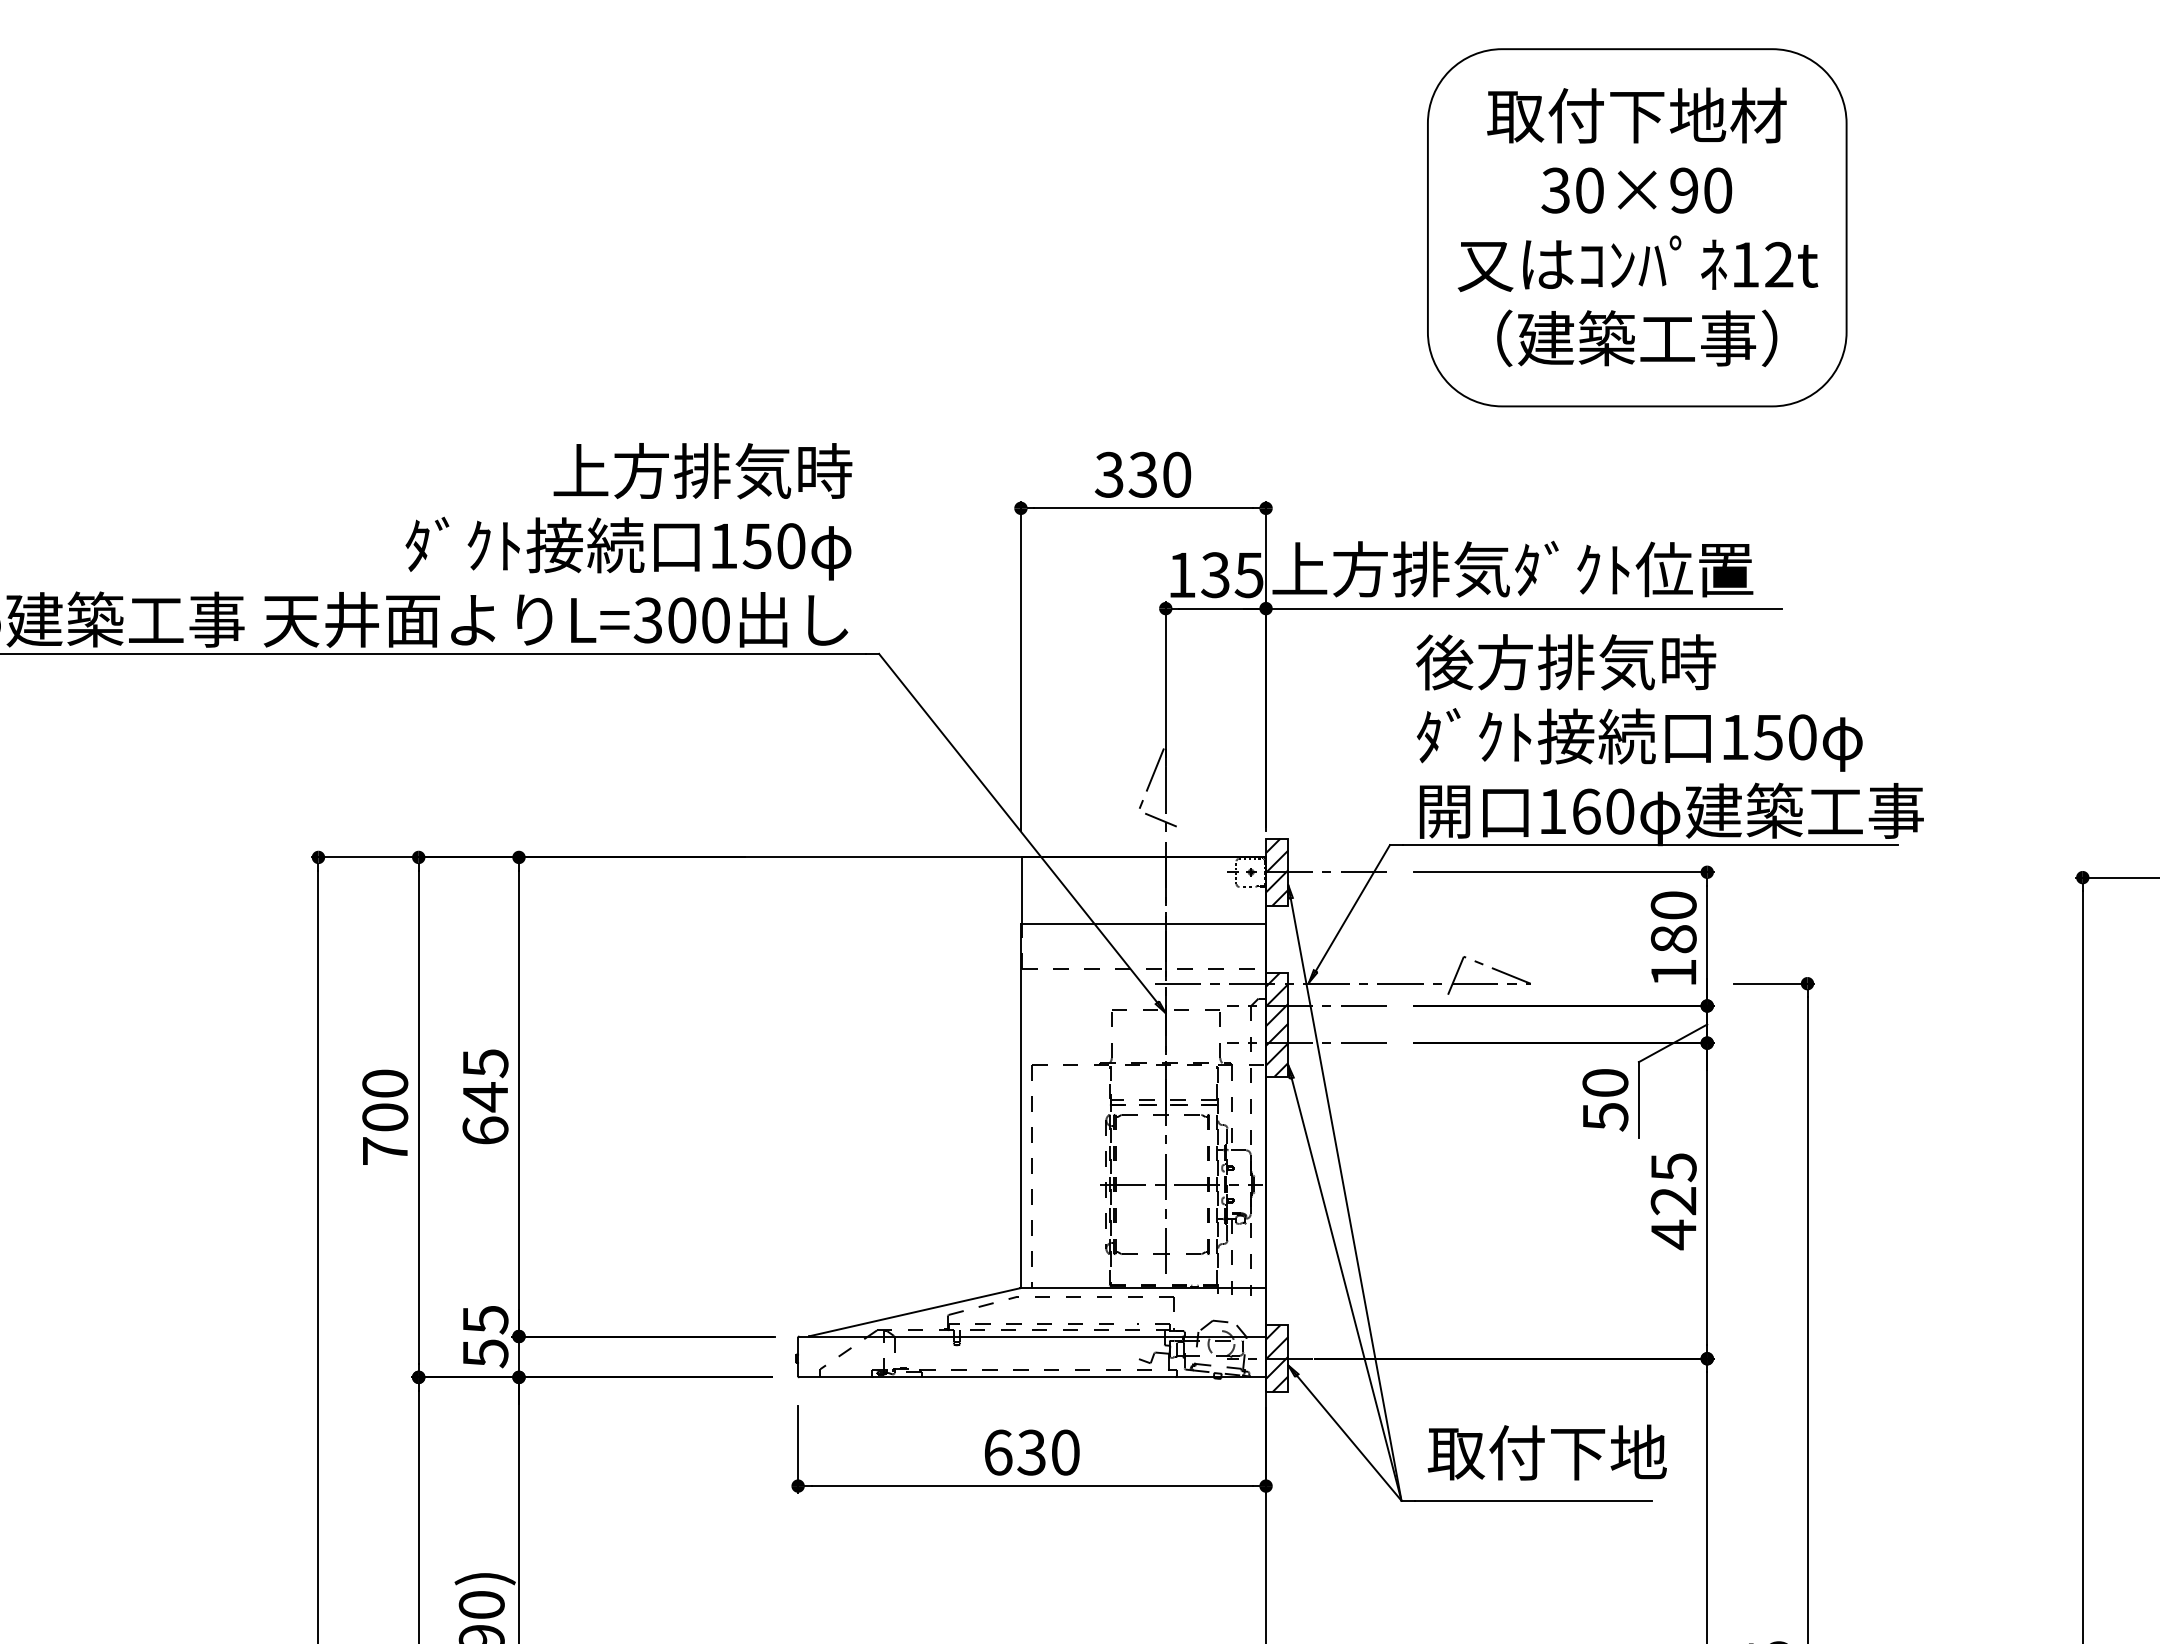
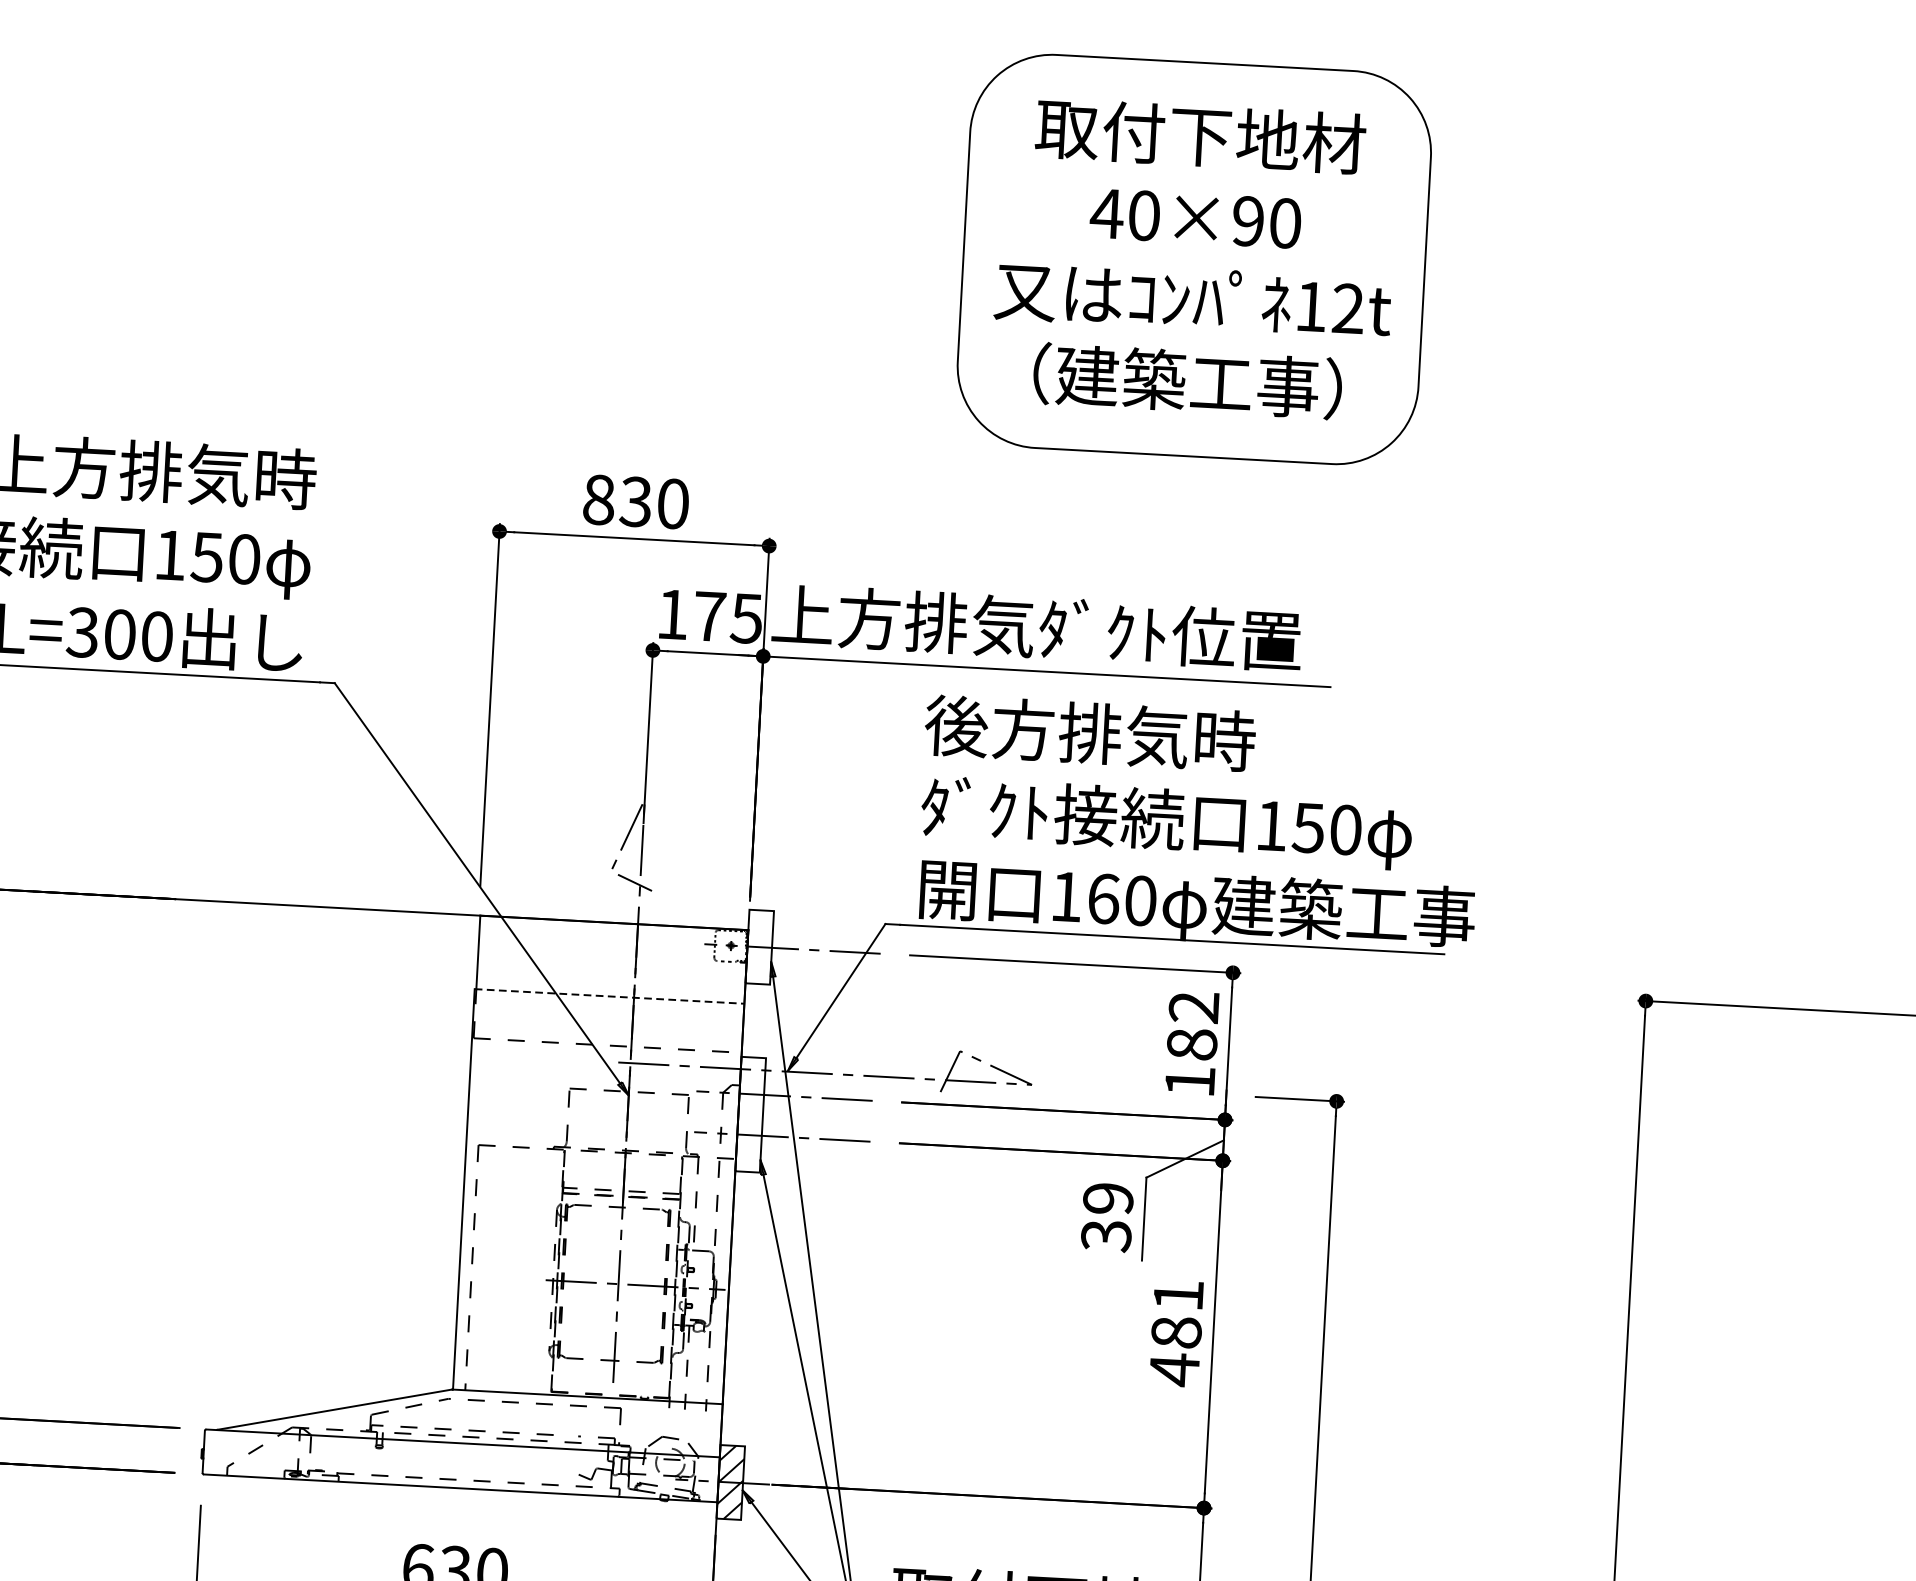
text: (1555, 190) -> (1106, 213), 30×90 -> 40×90
text: (1108, 474) -> (597, 499), 330 -> 830
text: (1215, 575) -> (709, 616), 135 -> 175
hatch: (1277, 871) -> (760, 946), removed
text: (1673, 905) -> (1193, 1007), 180 -> 182
line: (1143, 924) -> (609, 996), solid -> dashed
hatch: (1277, 1024) -> (751, 1114), removed
text: (1605, 1100) -> (1107, 1217), 50 -> 39
text: (1673, 1184) -> (1177, 1314), 425 -> 481

